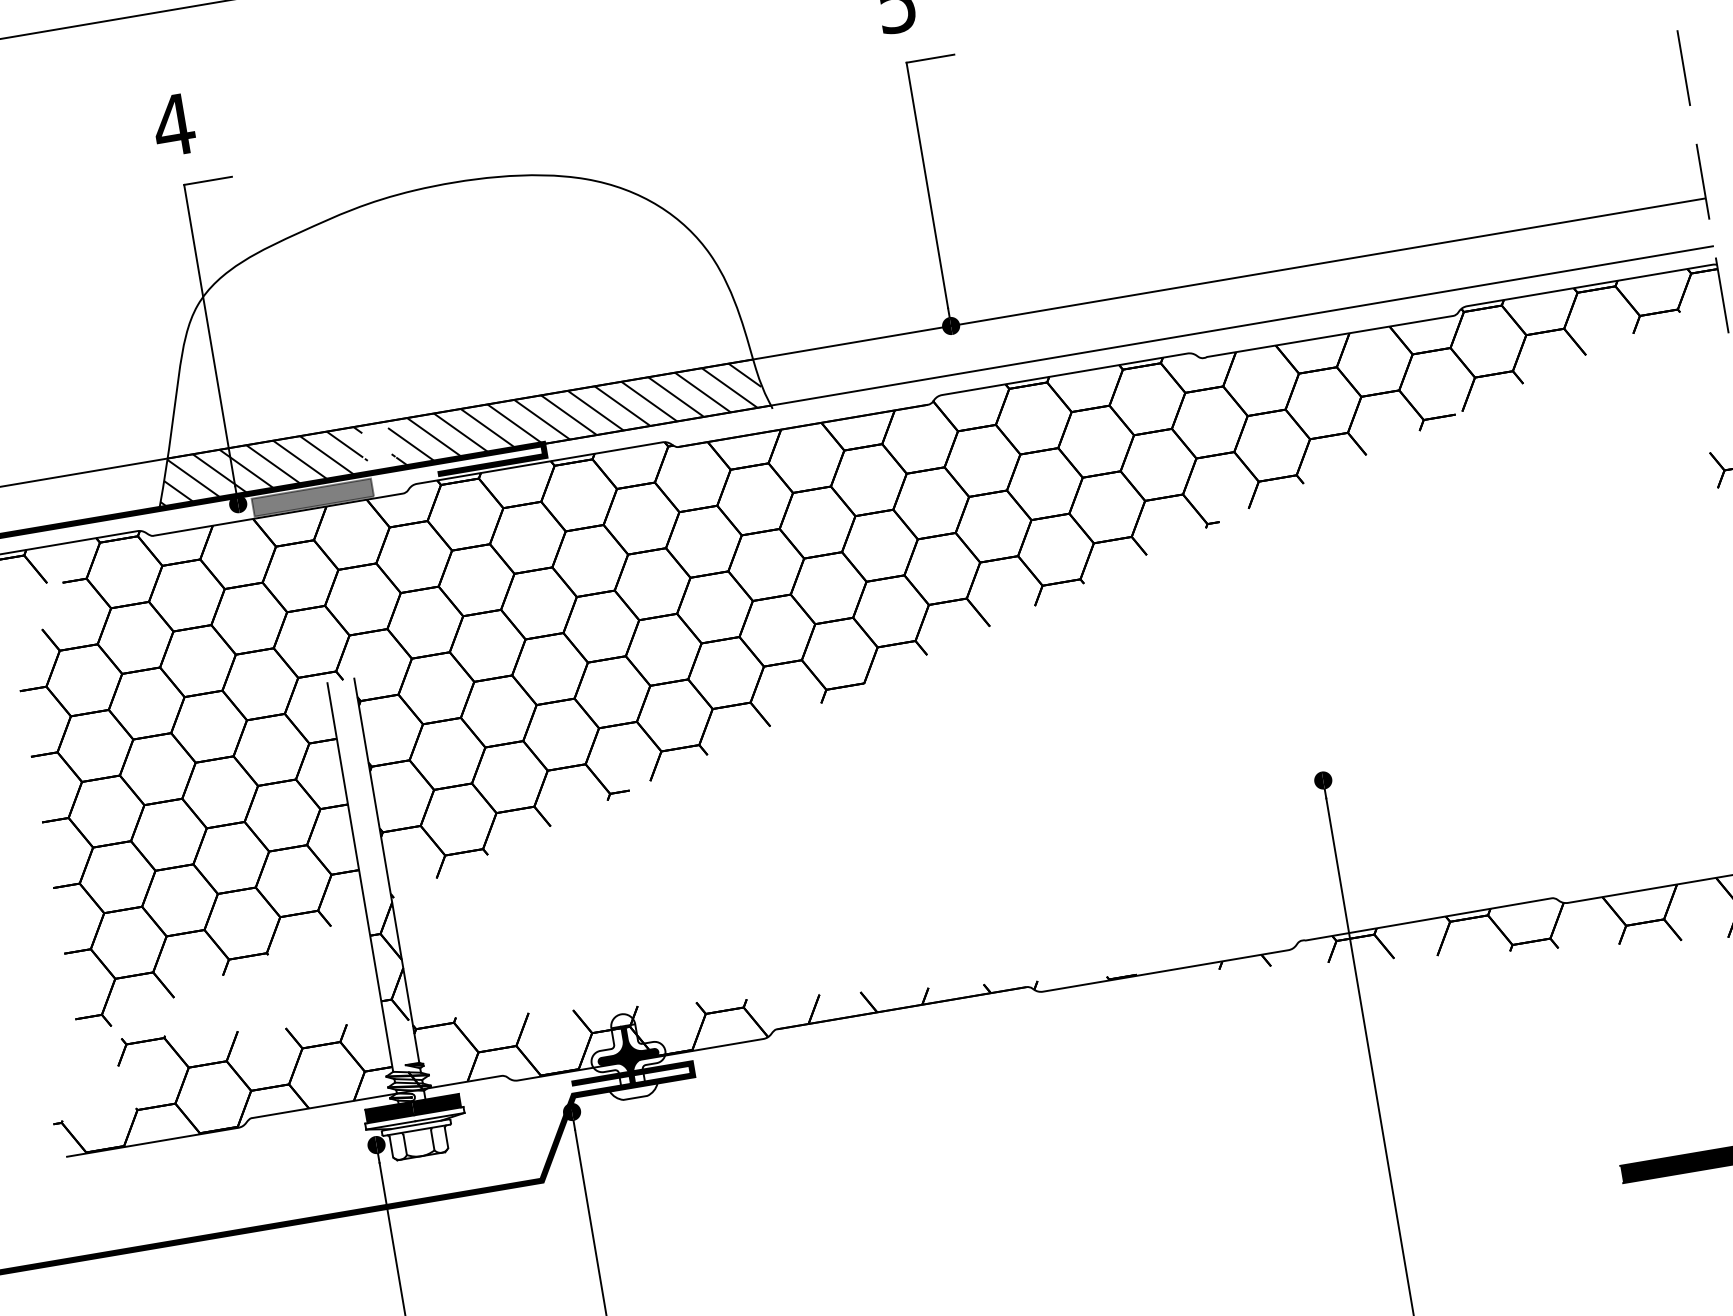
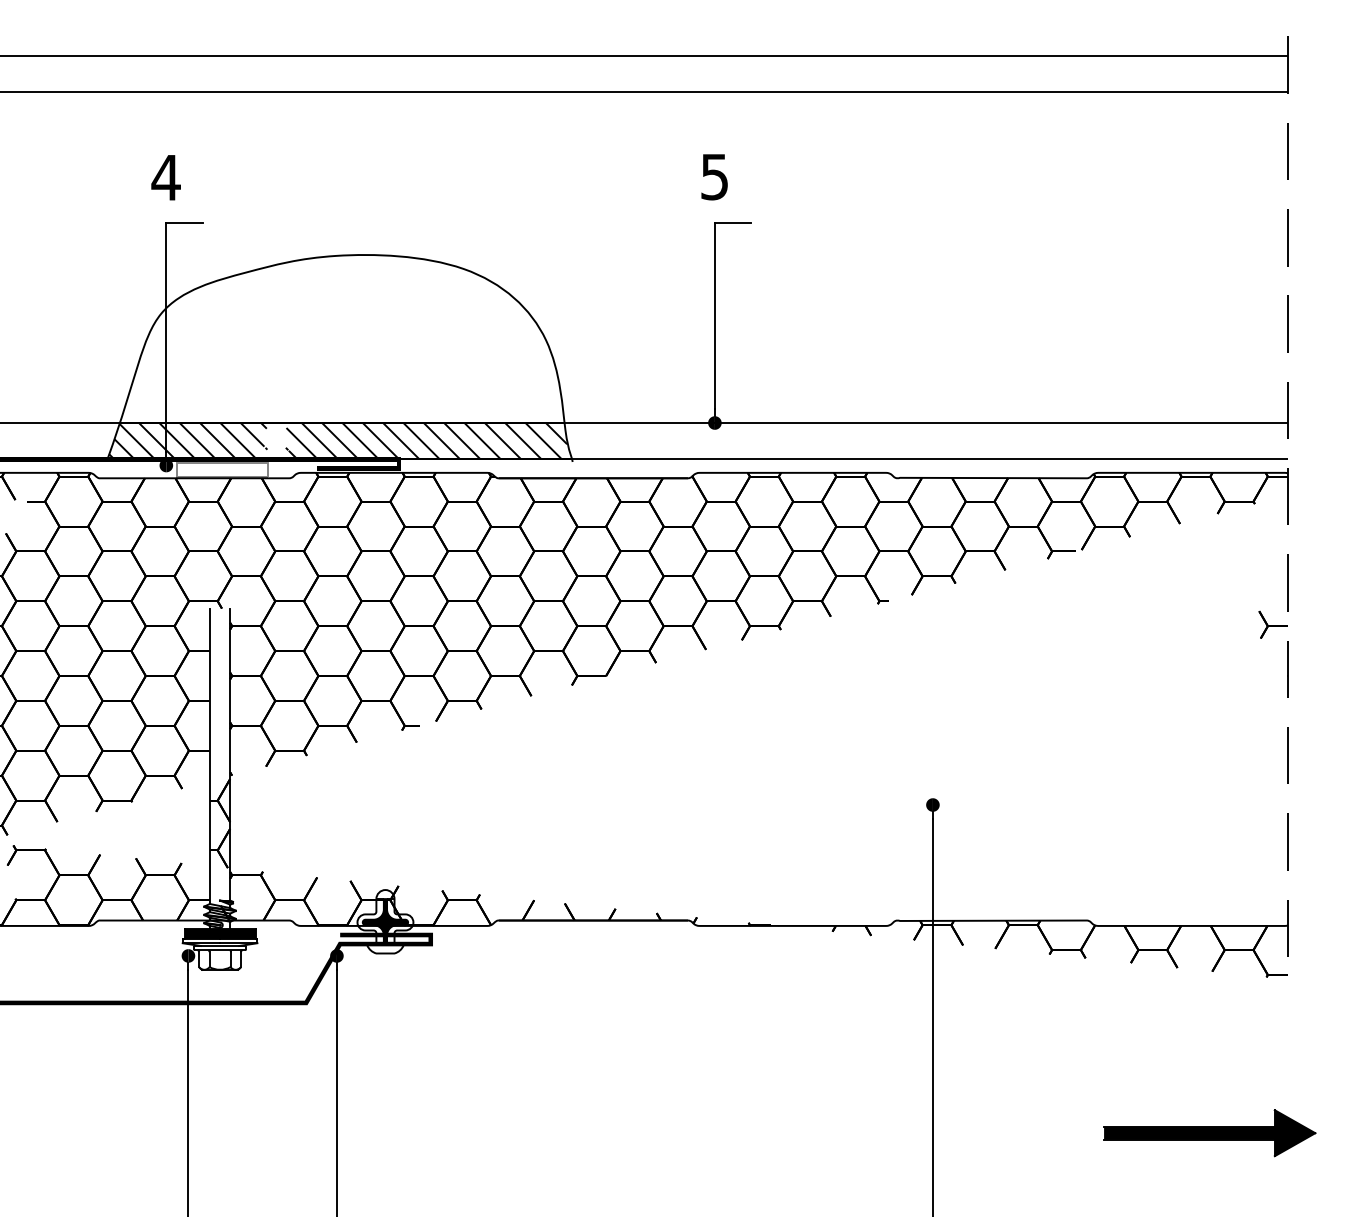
fill: (311, 497) -> (221, 469), removed

